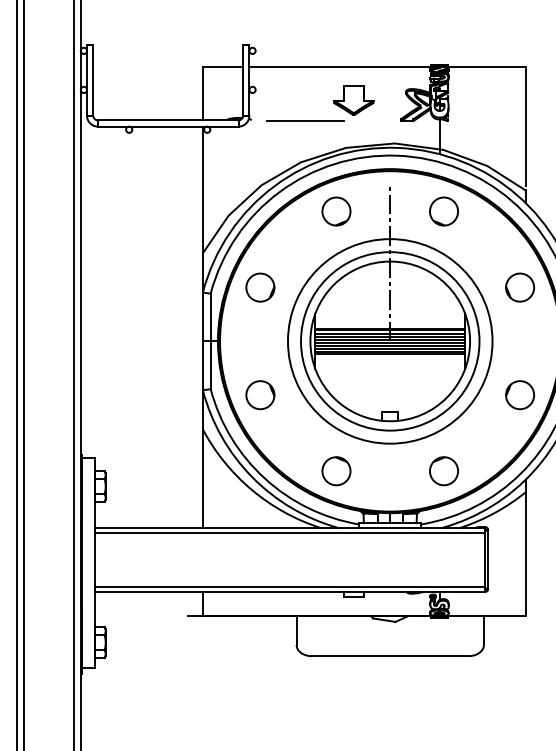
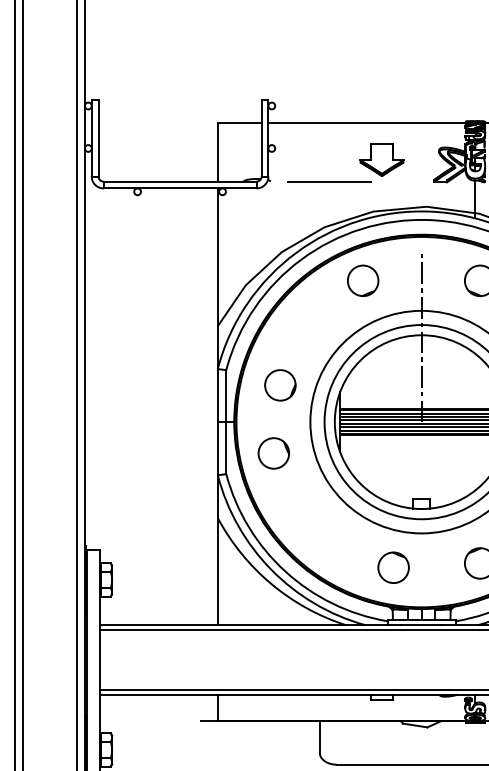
circle: (260, 287) -> (280, 385), moved
circle: (260, 395) -> (273, 453), moved
circle: (336, 471) -> (393, 568), moved

